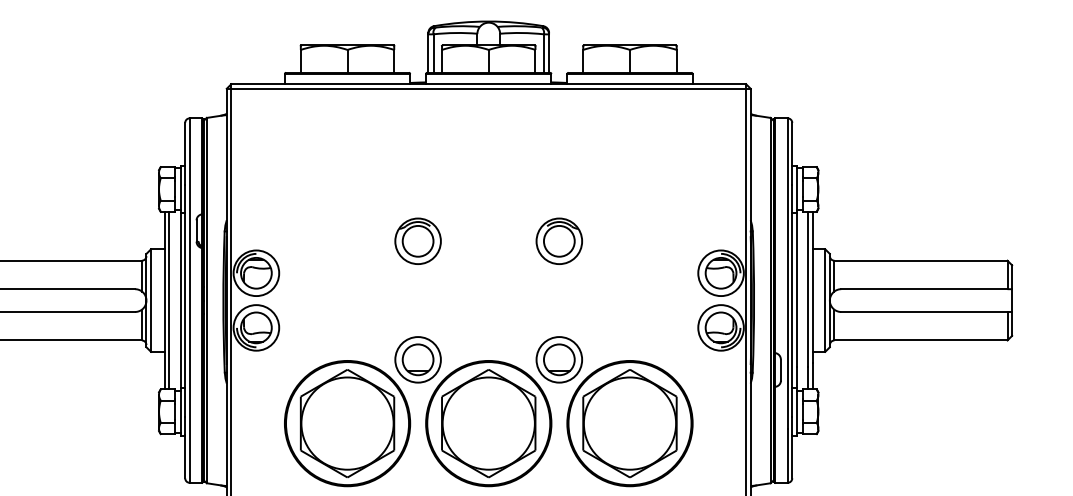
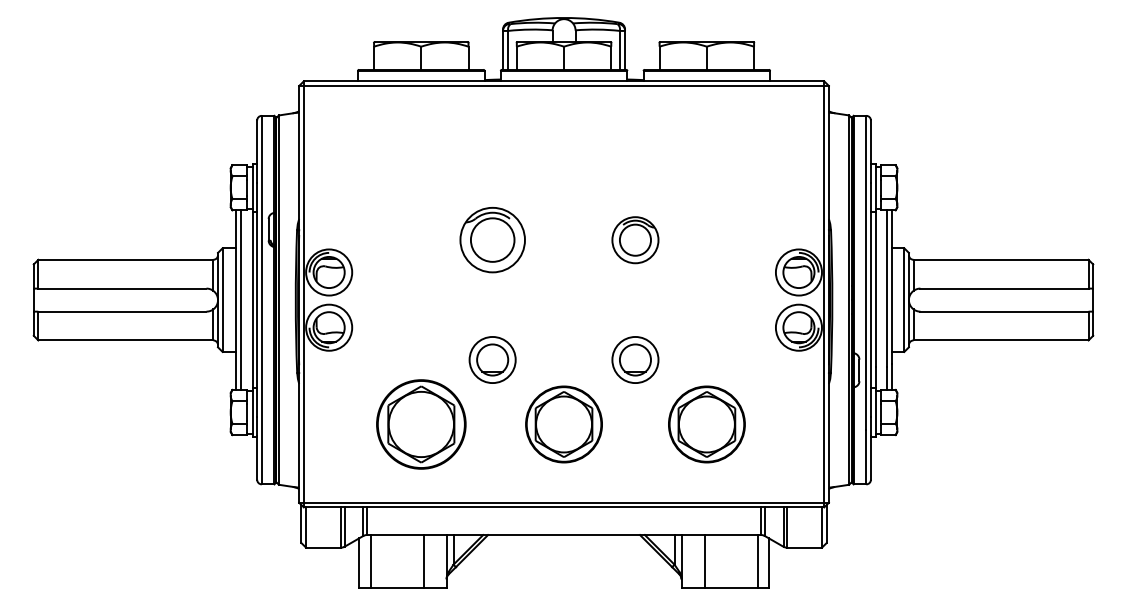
part: (417, 241) -> (492, 240), size x1.4
part: (347, 423) -> (421, 424), size x0.7
part: (488, 423) -> (563, 424), size x0.6
part: (629, 423) -> (706, 424), size x0.6

